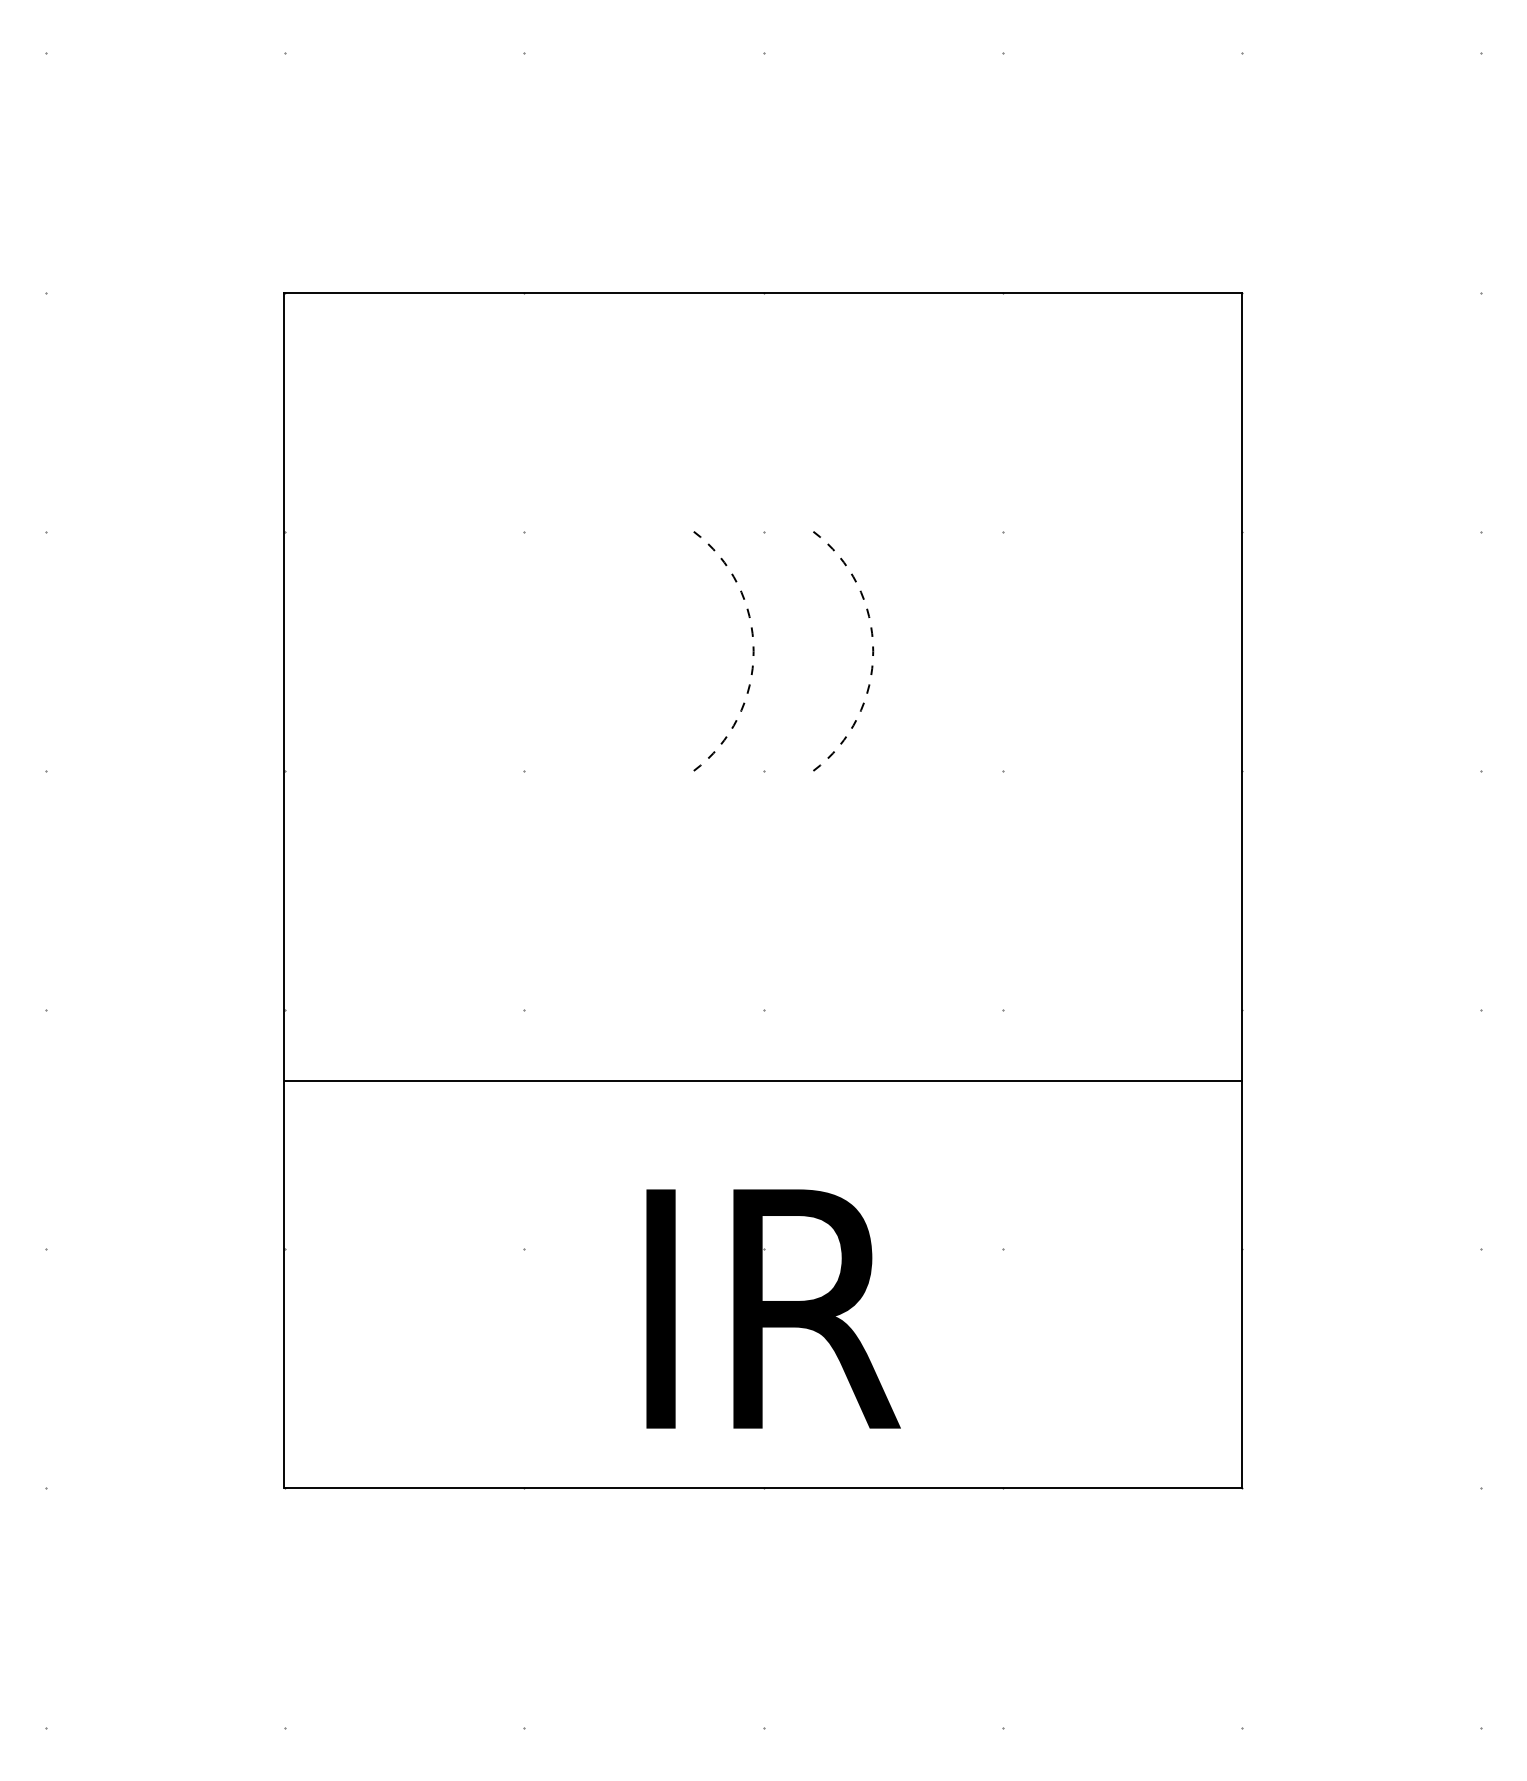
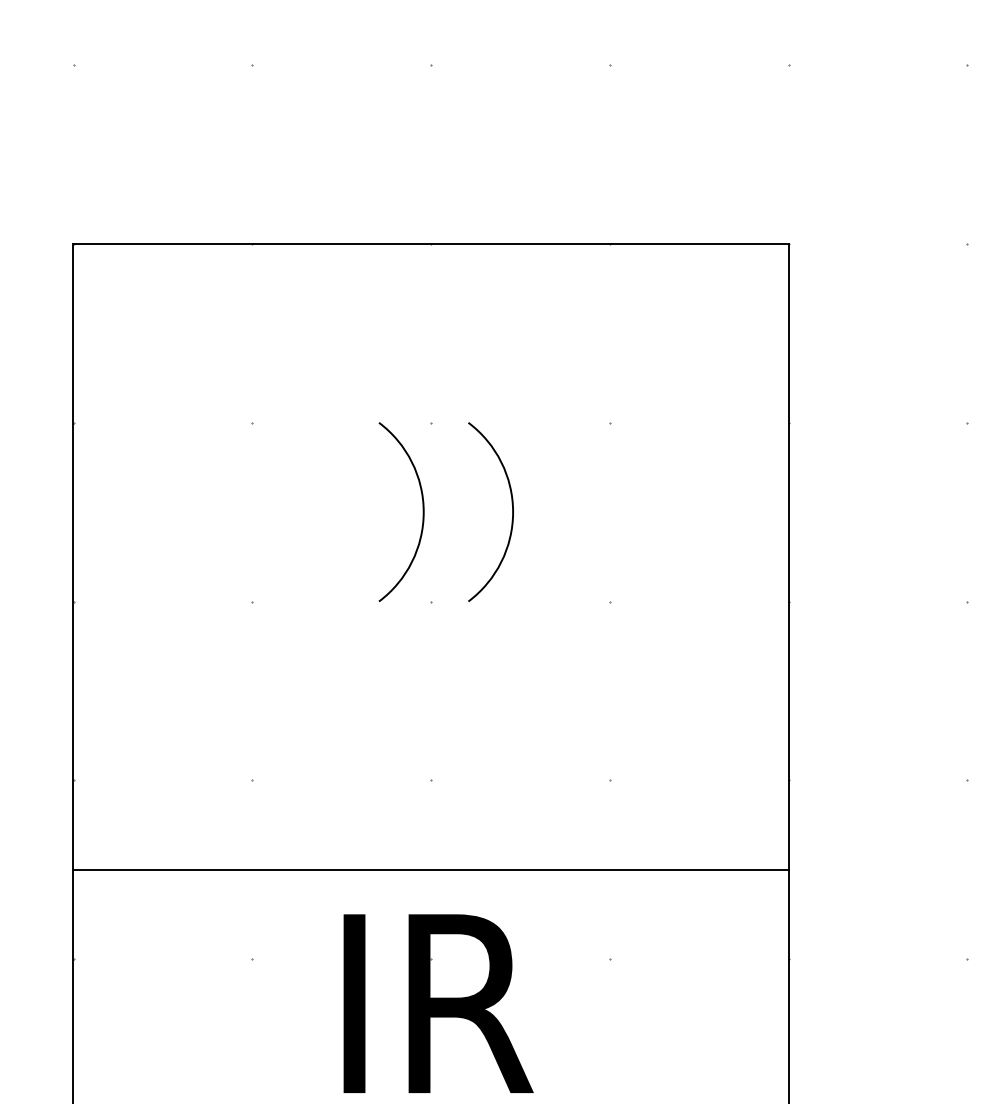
arc: (753, 651) -> (423, 512), dashed -> solid
arc: (873, 651) -> (513, 512), dashed -> solid
line: (763, 1080) -> (431, 869), moved

